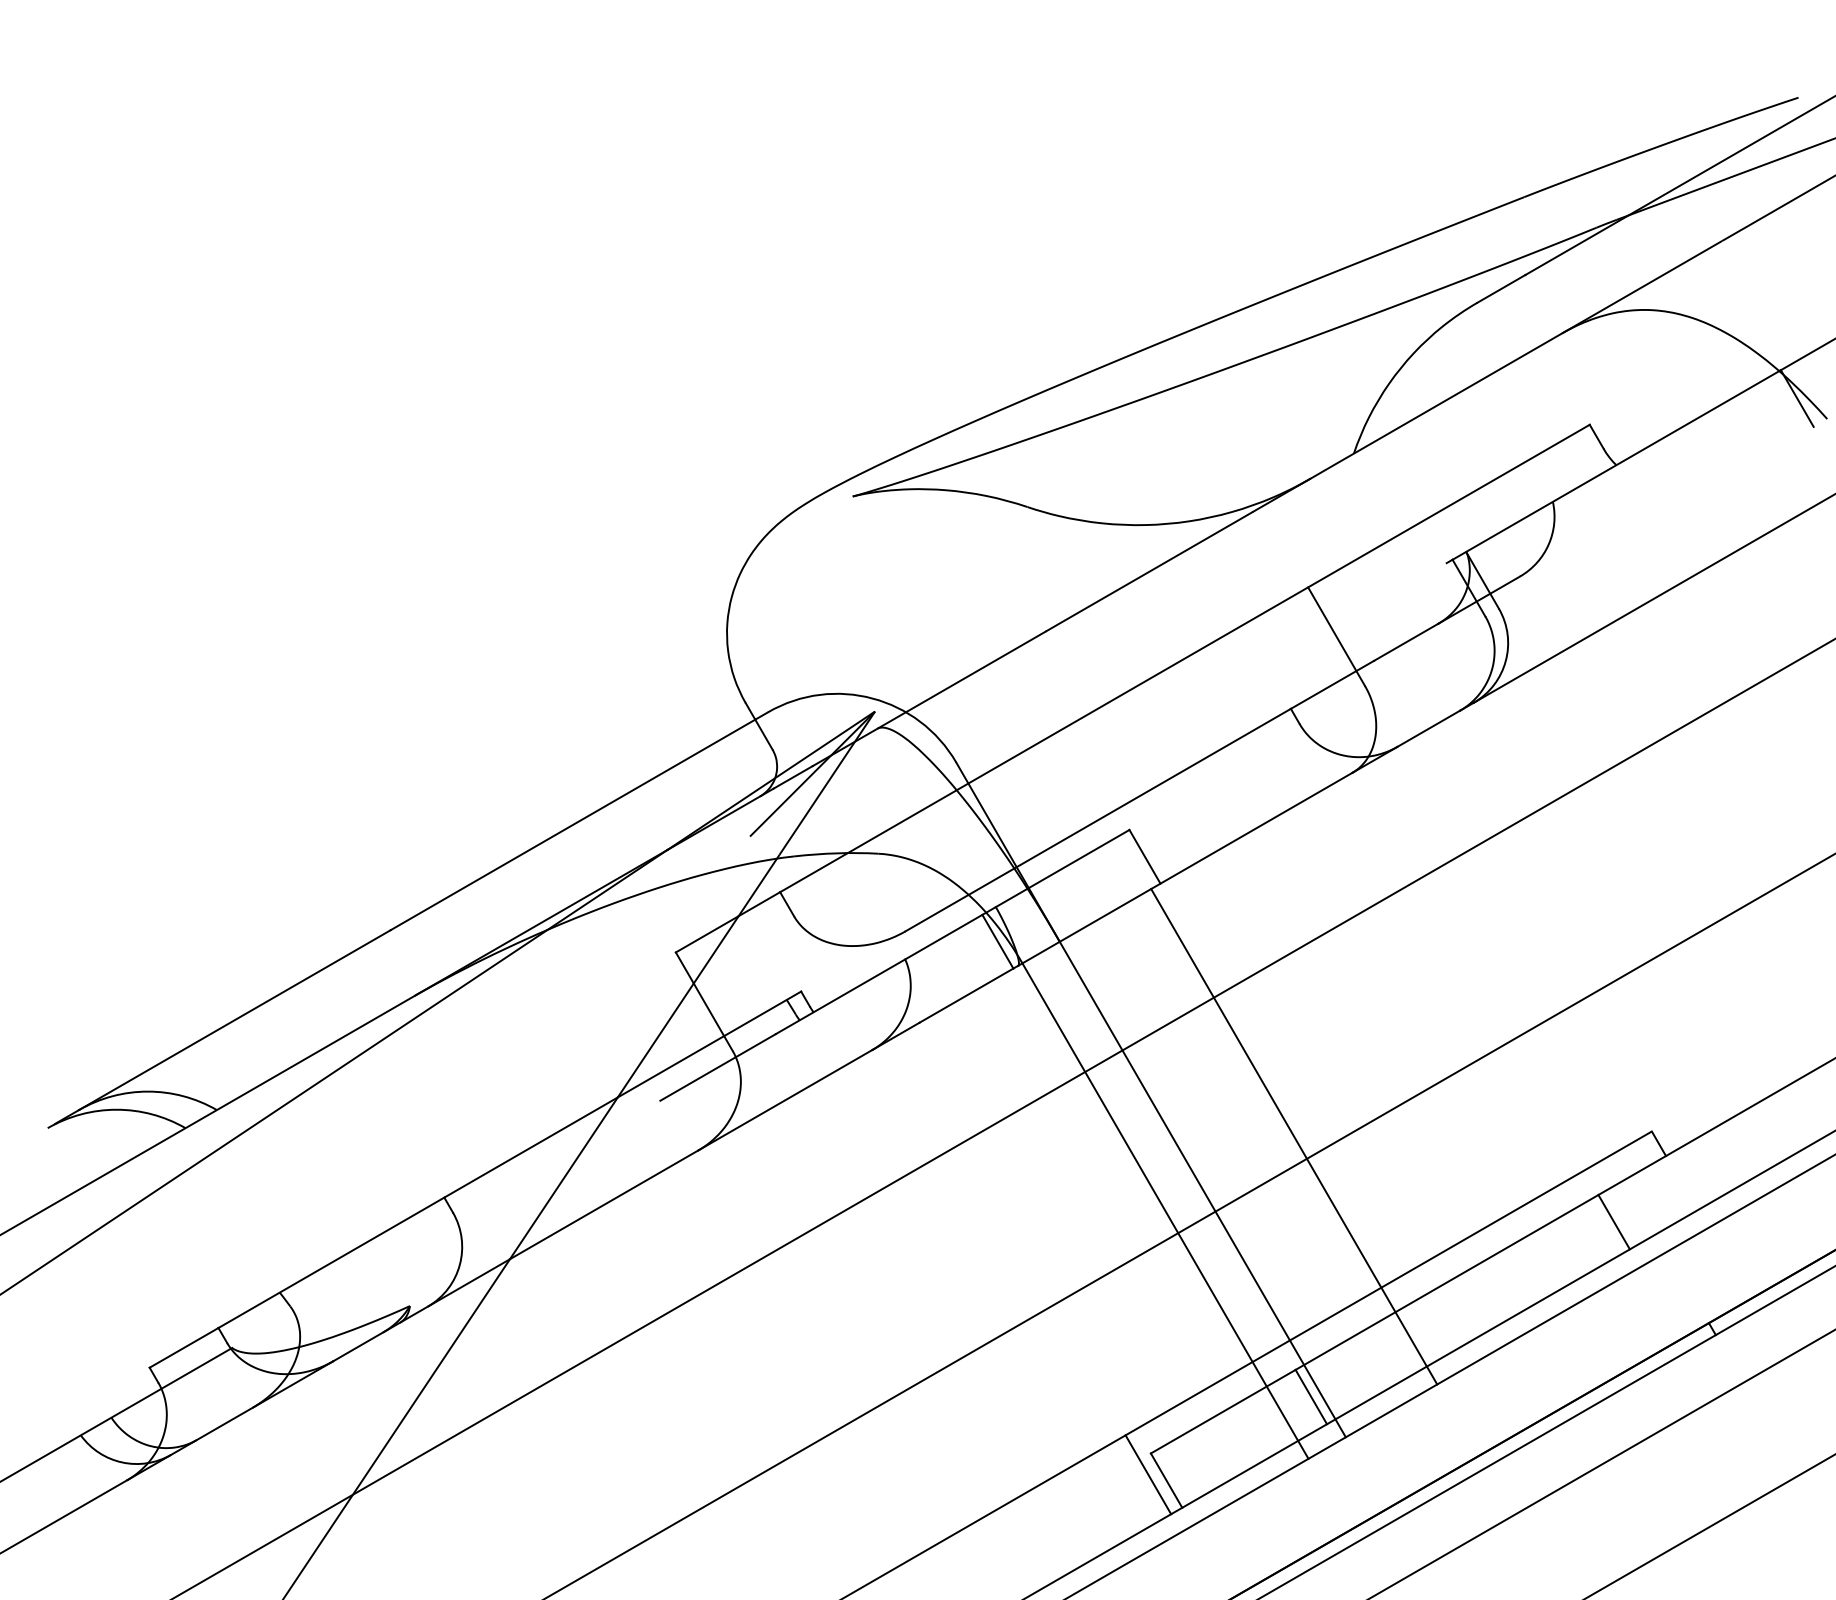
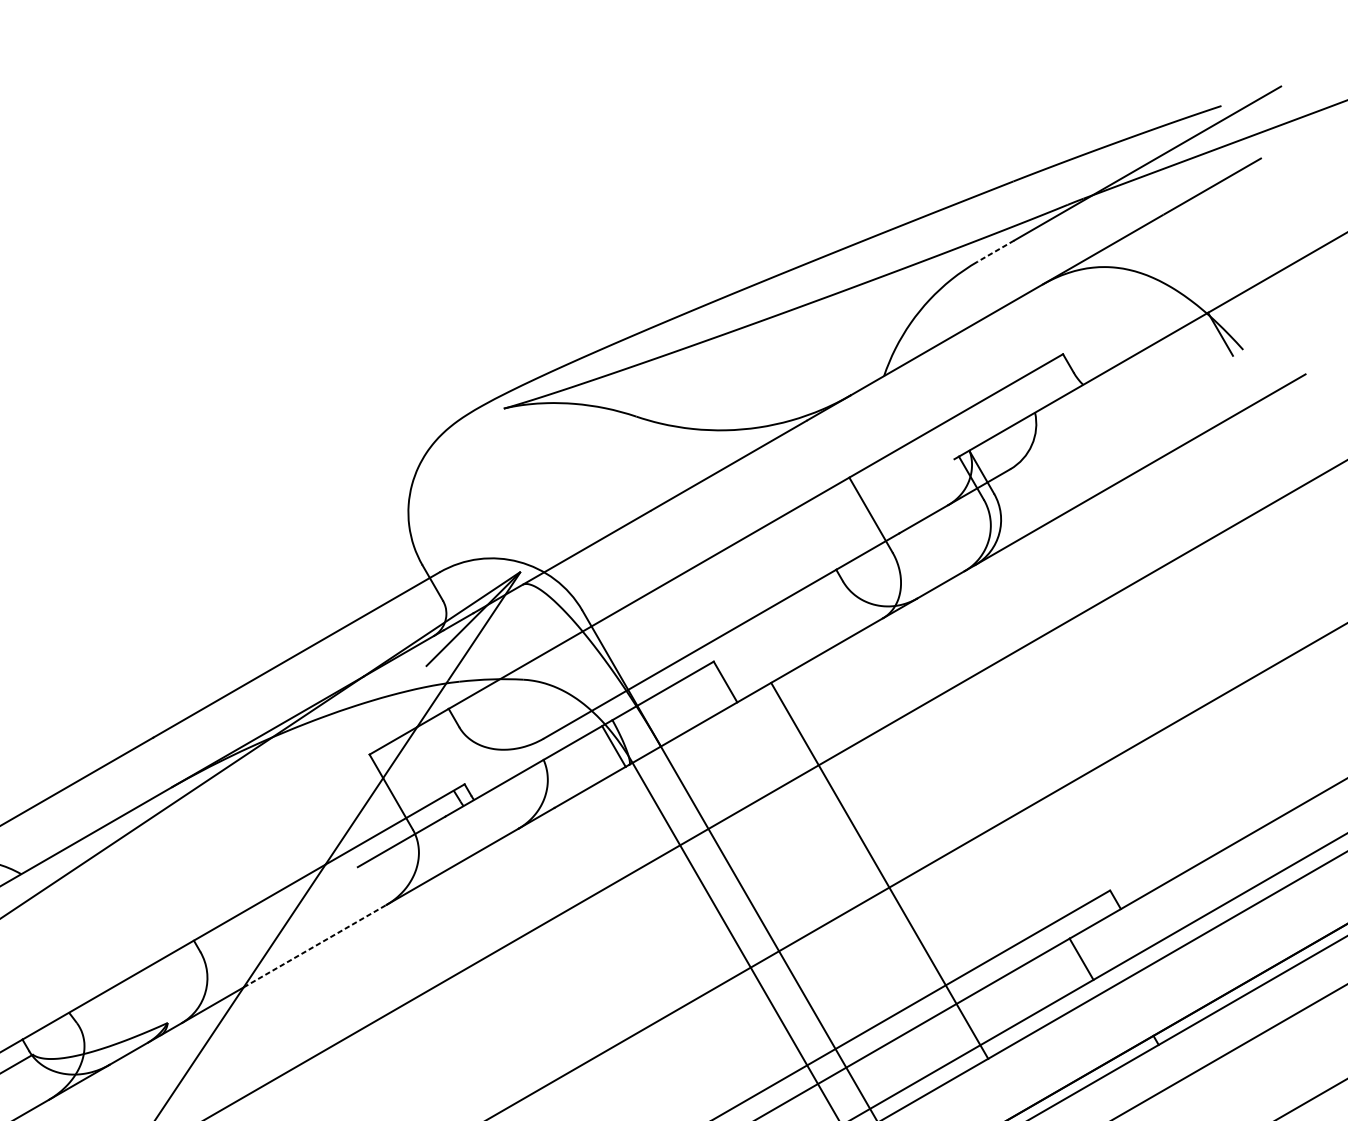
line: (1501, 288) -> (996, 250), solid -> dashed
line: (1294, 1136) -> (879, 870), moved
line: (604, 1204) -> (315, 945), solid -> dashed
line: (1311, 1396) -> (851, 1091), removed

